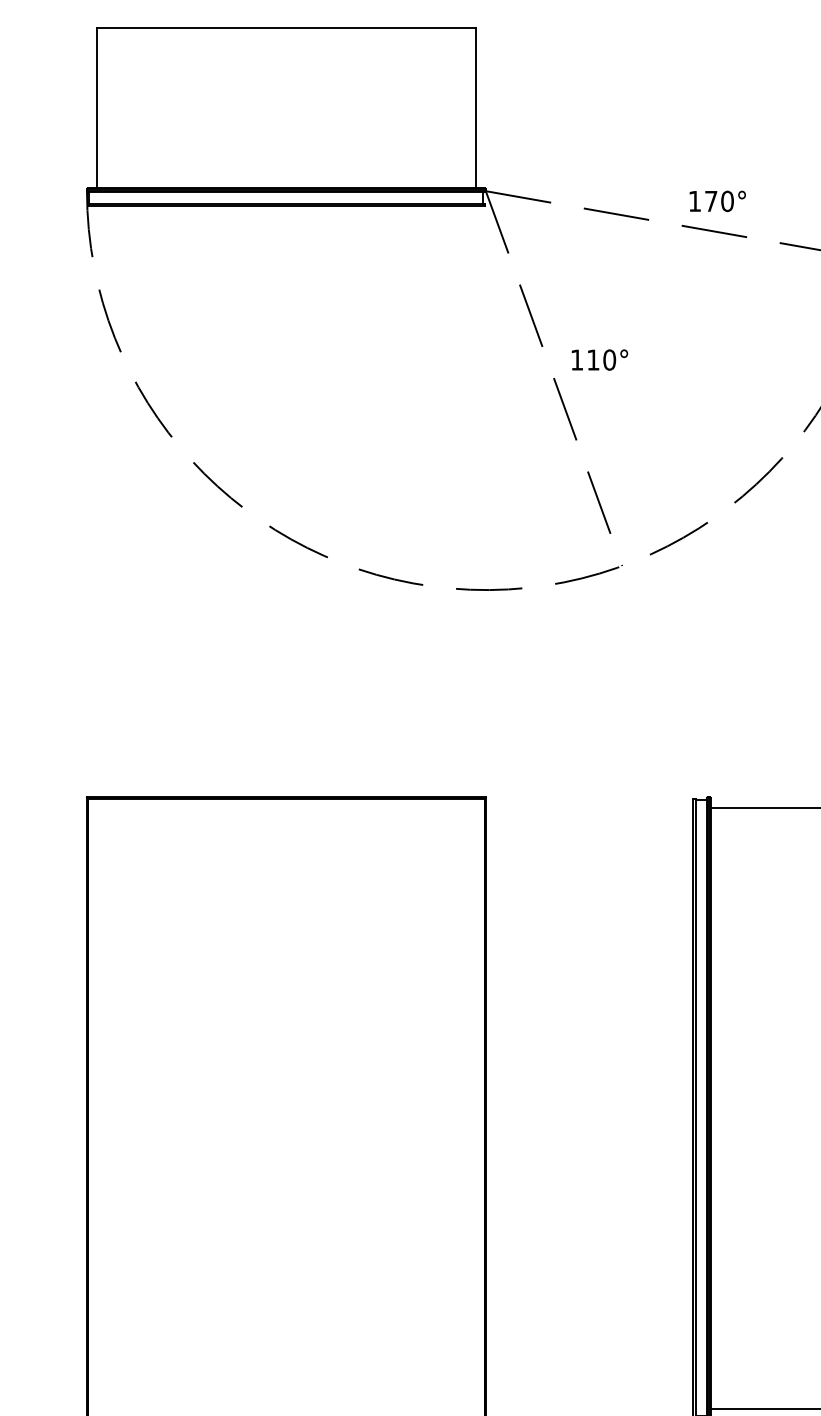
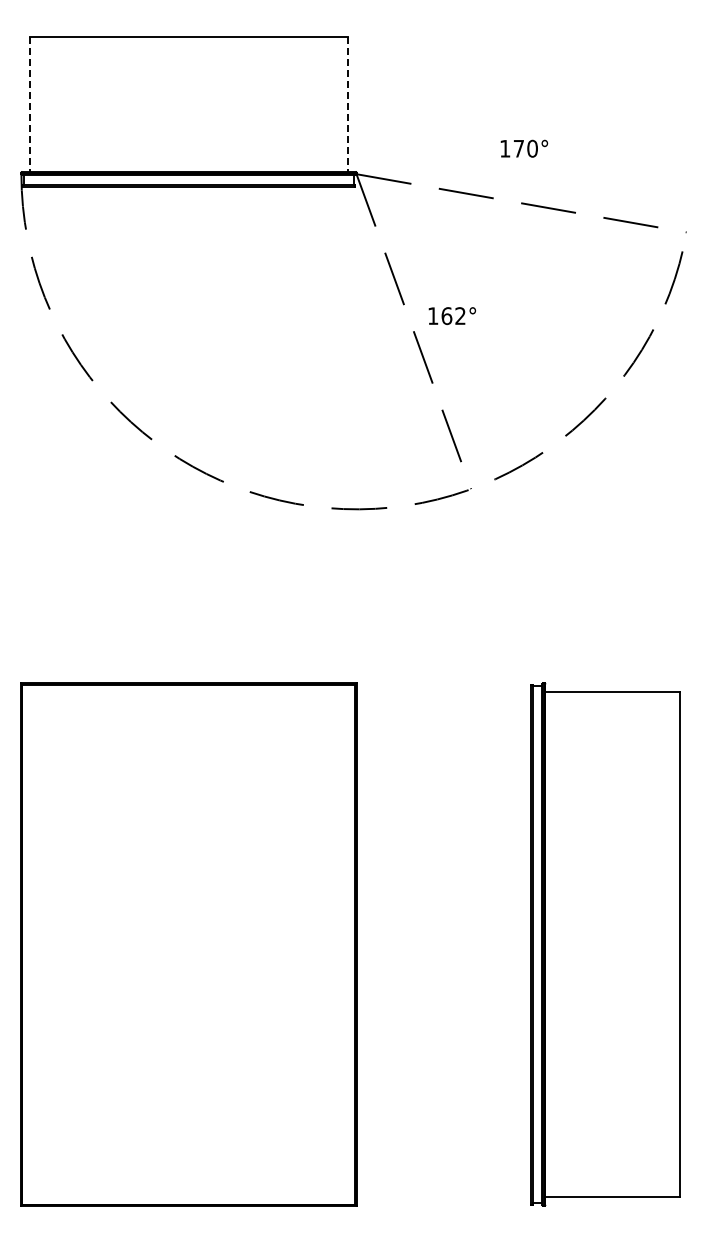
line: (97, 109) -> (30, 105), solid -> dashed
line: (475, 109) -> (347, 105), solid -> dashed
text: (717, 201) -> (524, 148), moved
text: (601, 360) -> (453, 316), 110° -> 162°

